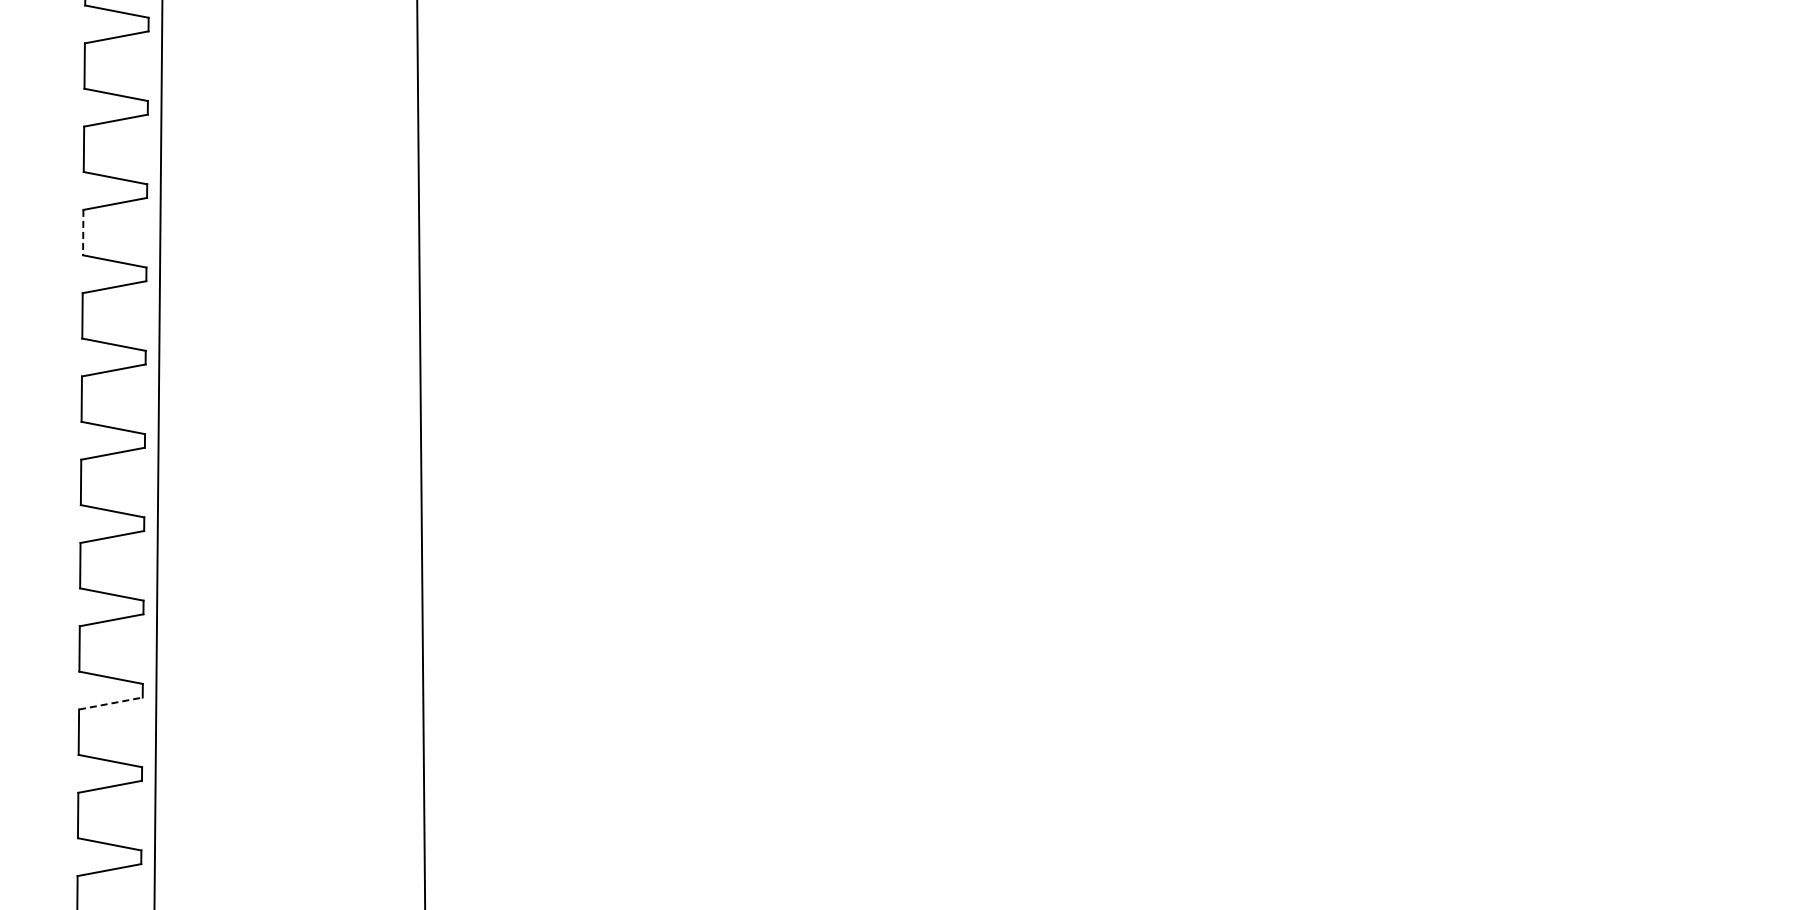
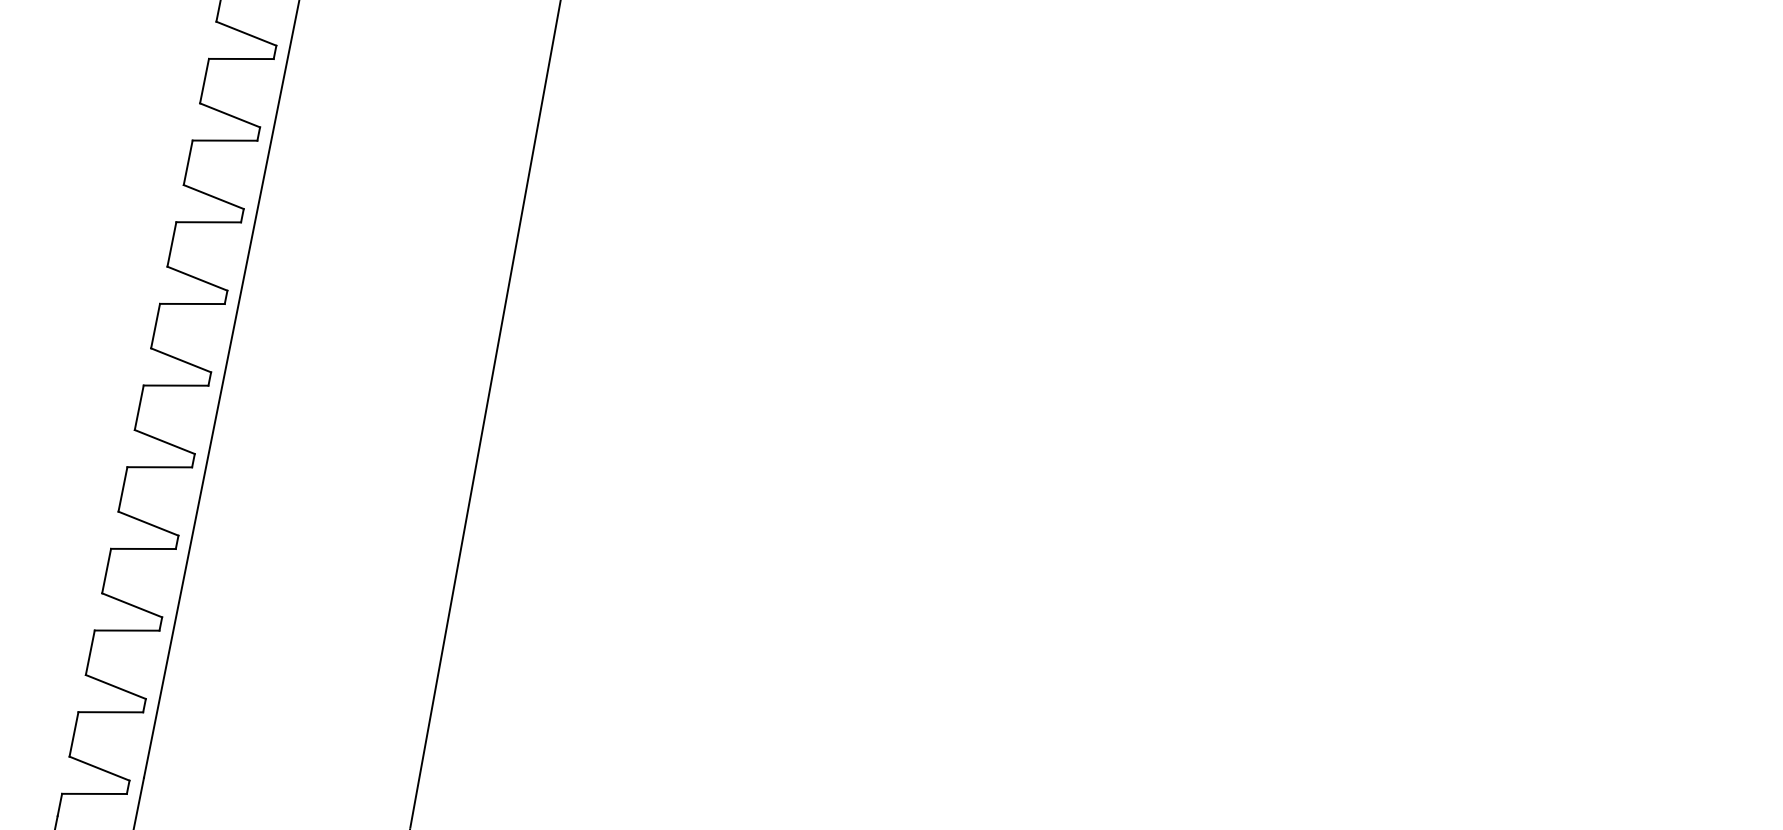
line: (83, 232) -> (204, 81), dashed -> solid
line: (111, 703) -> (144, 548), dashed -> solid

